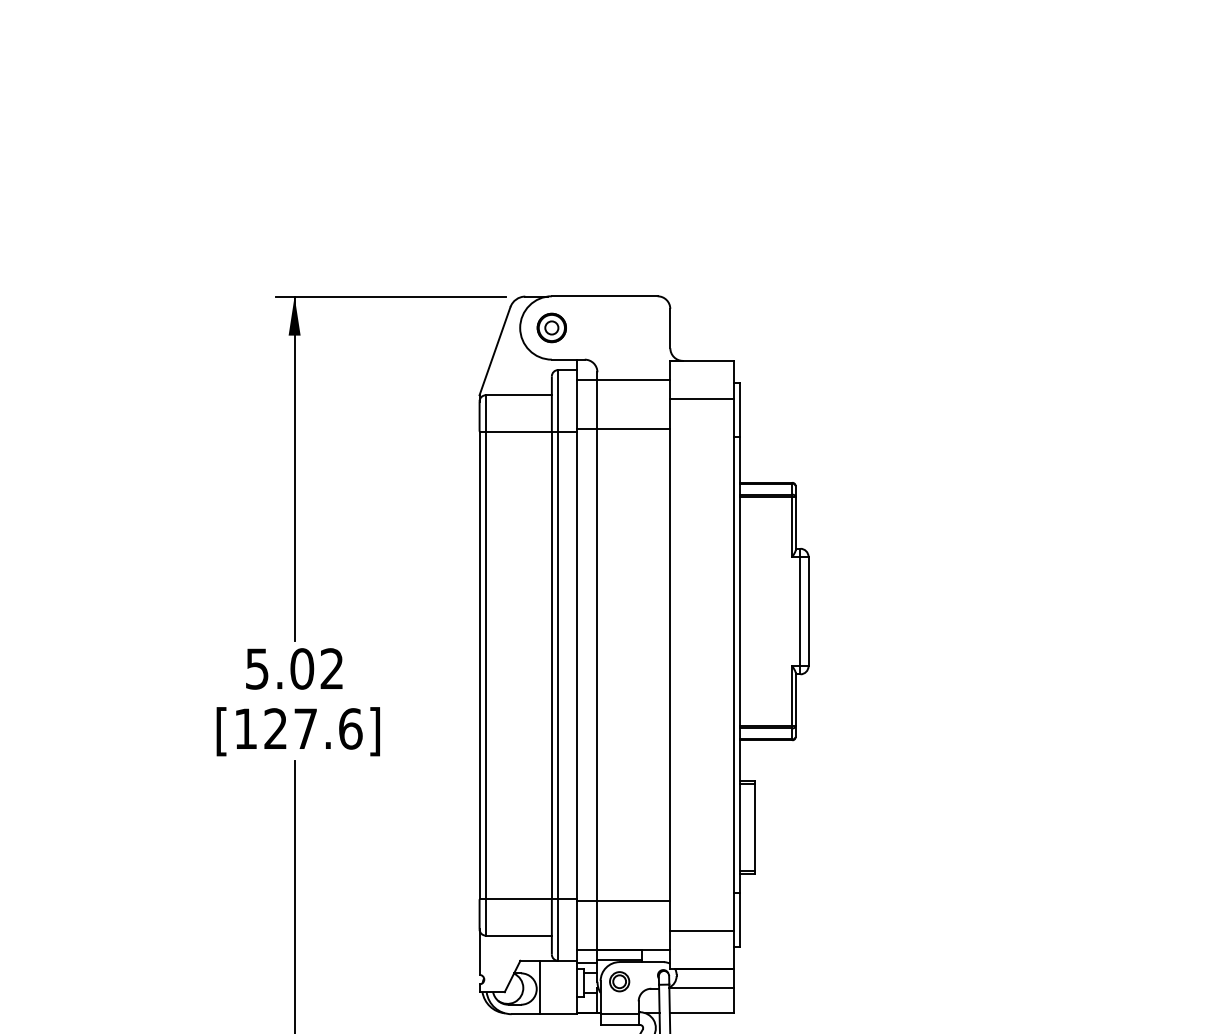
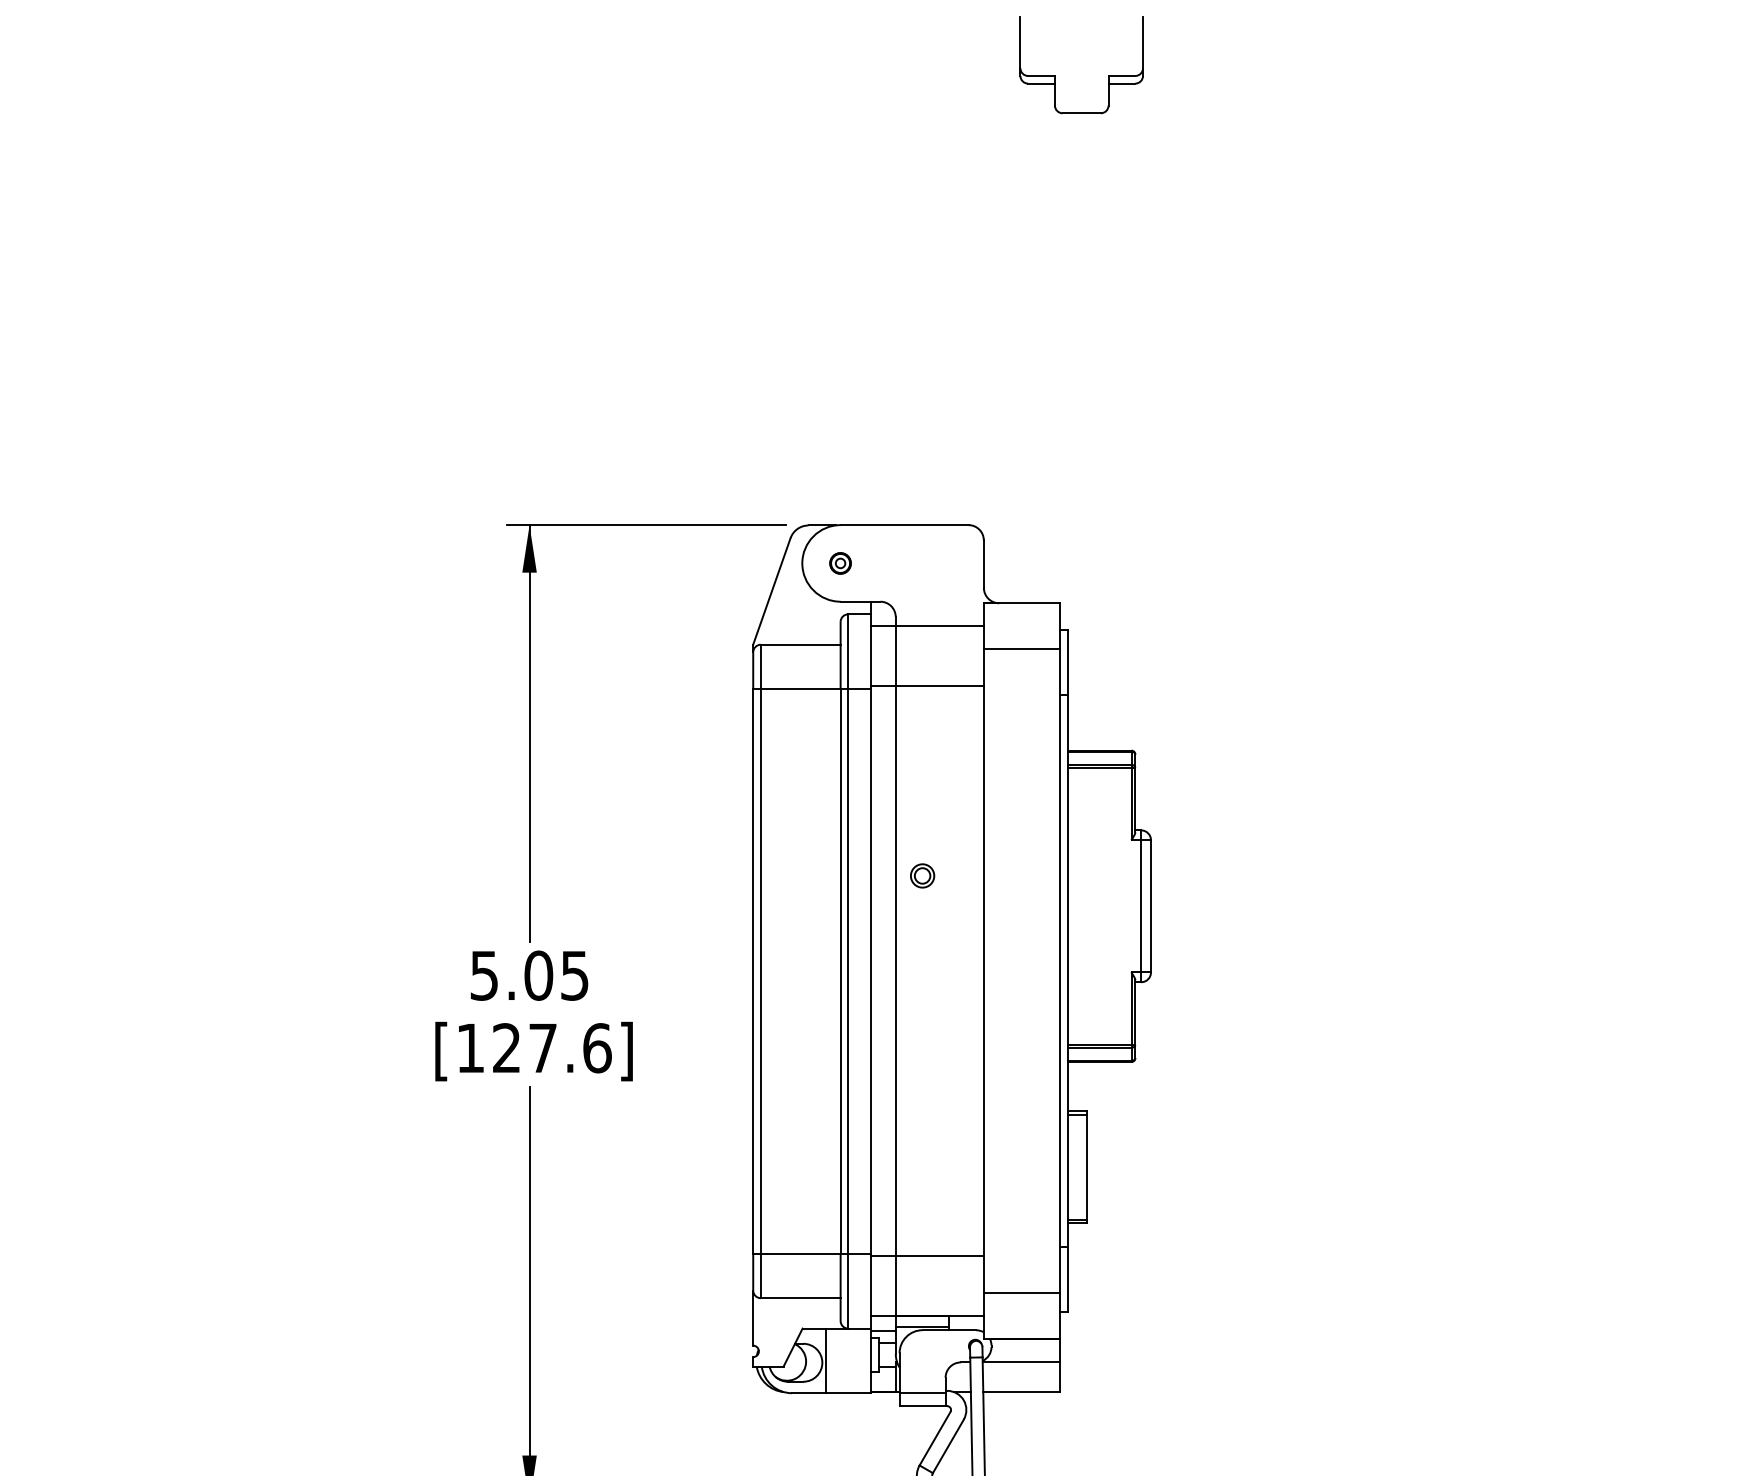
part: (551, 328) -> (840, 563), size x0.6
text: (331, 668) -> (574, 975), 5.02 -> 5.05
part: (619, 981) -> (922, 875), moved

